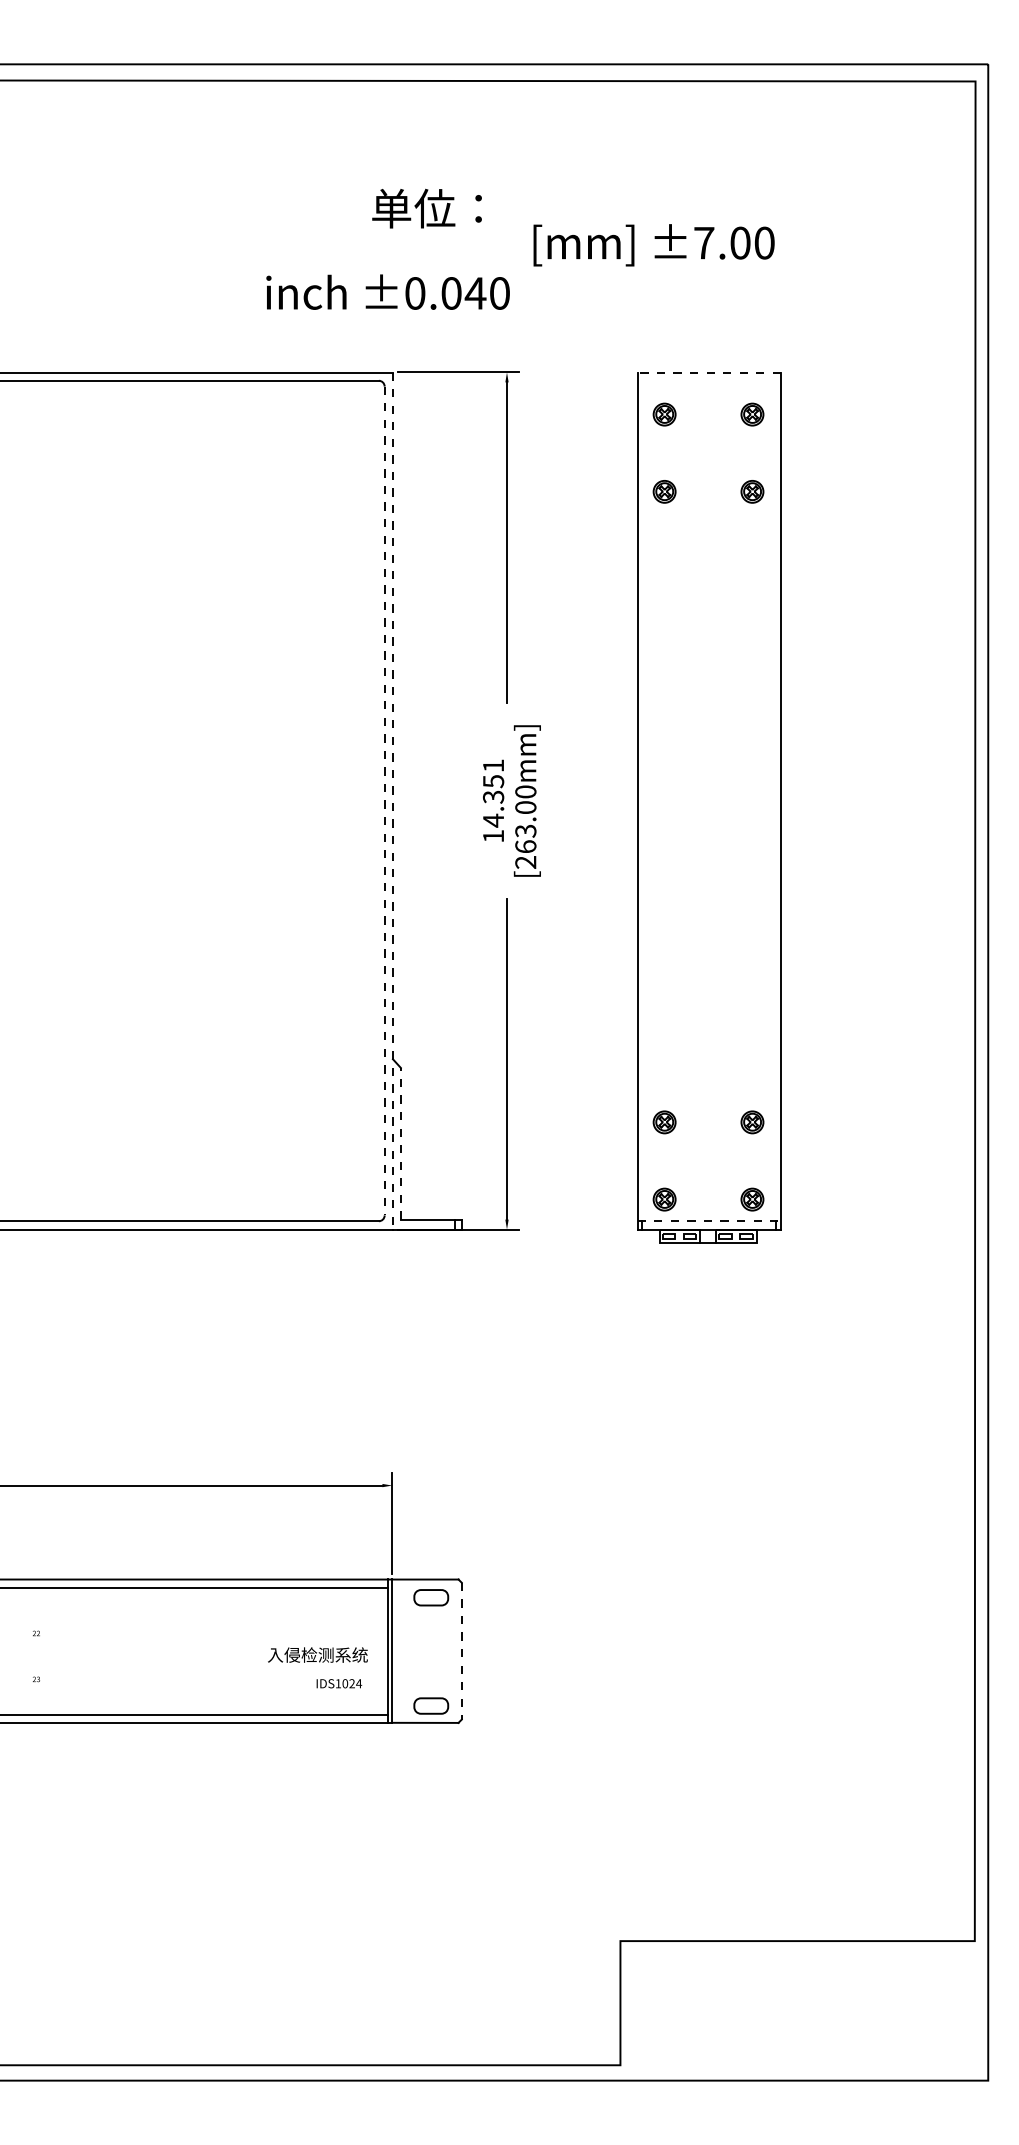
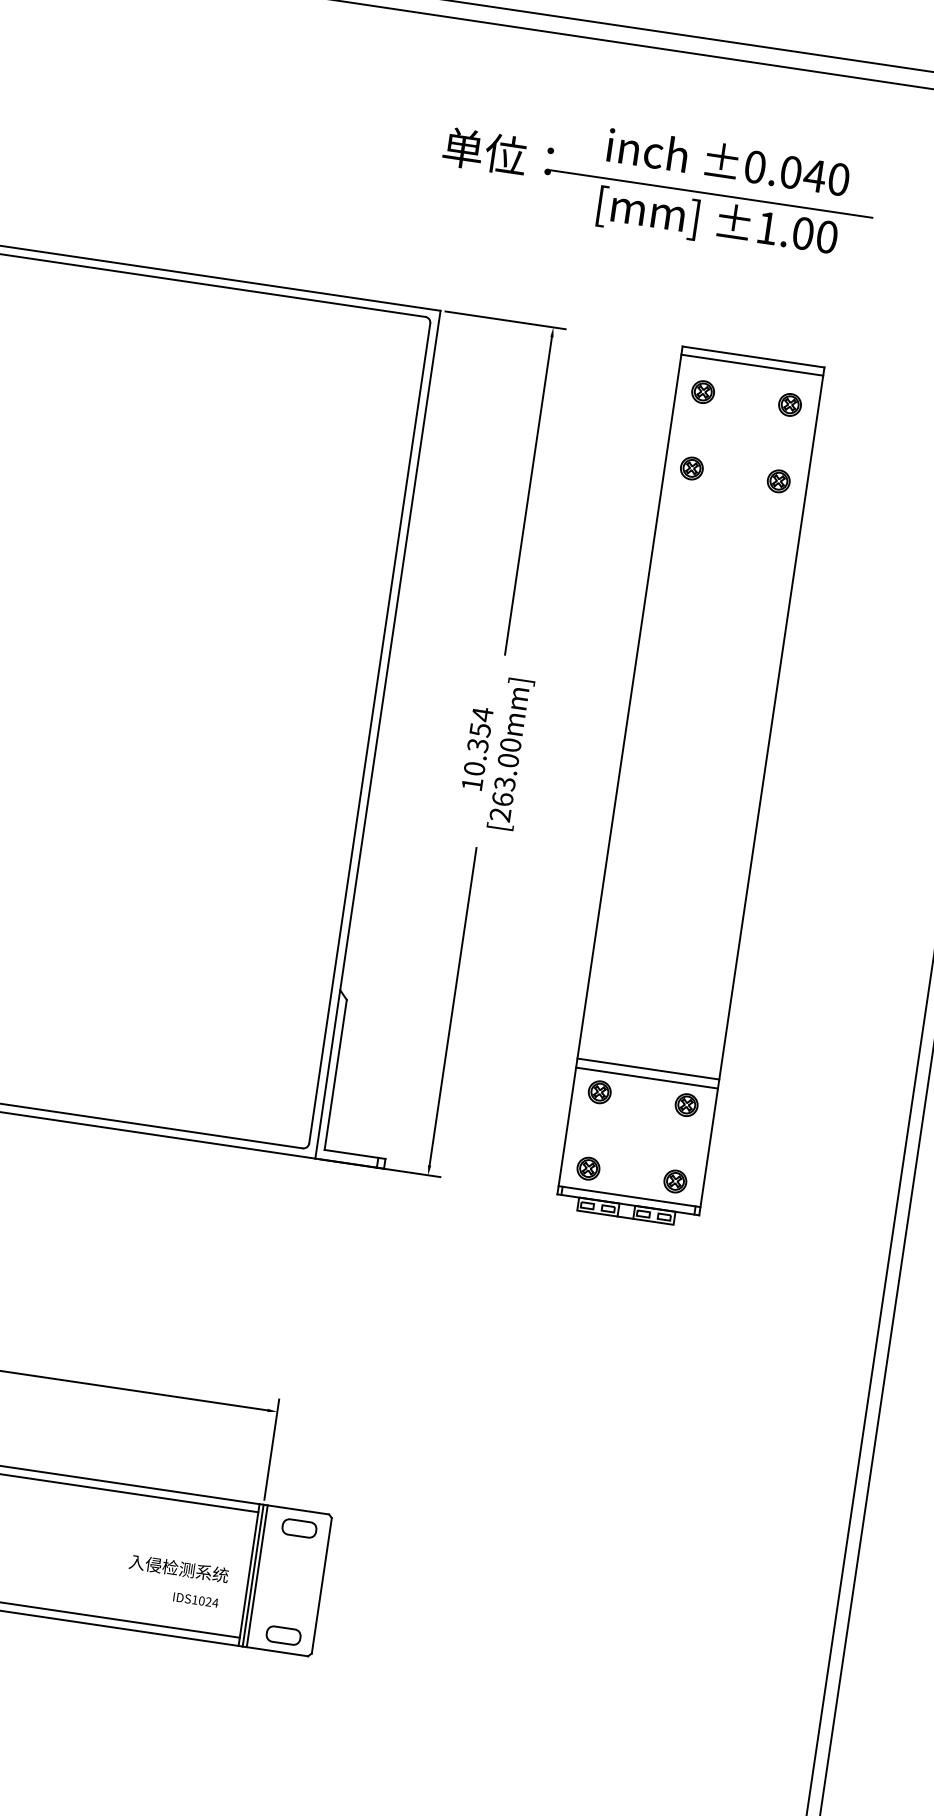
line: (643, 217) -> (711, 194), added
text: (704, 243) -> (767, 228), ±7.00 -> ±1.00
text: (387, 291) -> (728, 161), moved
line: (709, 372) -> (753, 357), dashed -> solid
line: (709, 380) -> (752, 364), added
text: (493, 792) -> (478, 740), 14.351 -> 10.354
line: (384, 801) -> (369, 733), dashed -> solid
line: (392, 801) -> (377, 735), dashed -> solid
line: (709, 1092) -> (648, 1069), added
line: (709, 1101) -> (647, 1078), added
line: (400, 1143) -> (335, 1074), dashed -> solid
line: (709, 1221) -> (629, 1196), dashed -> solid
line: (396, 1650) -> (257, 1575), added
line: (461, 1651) -> (321, 1586), dashed -> solid

